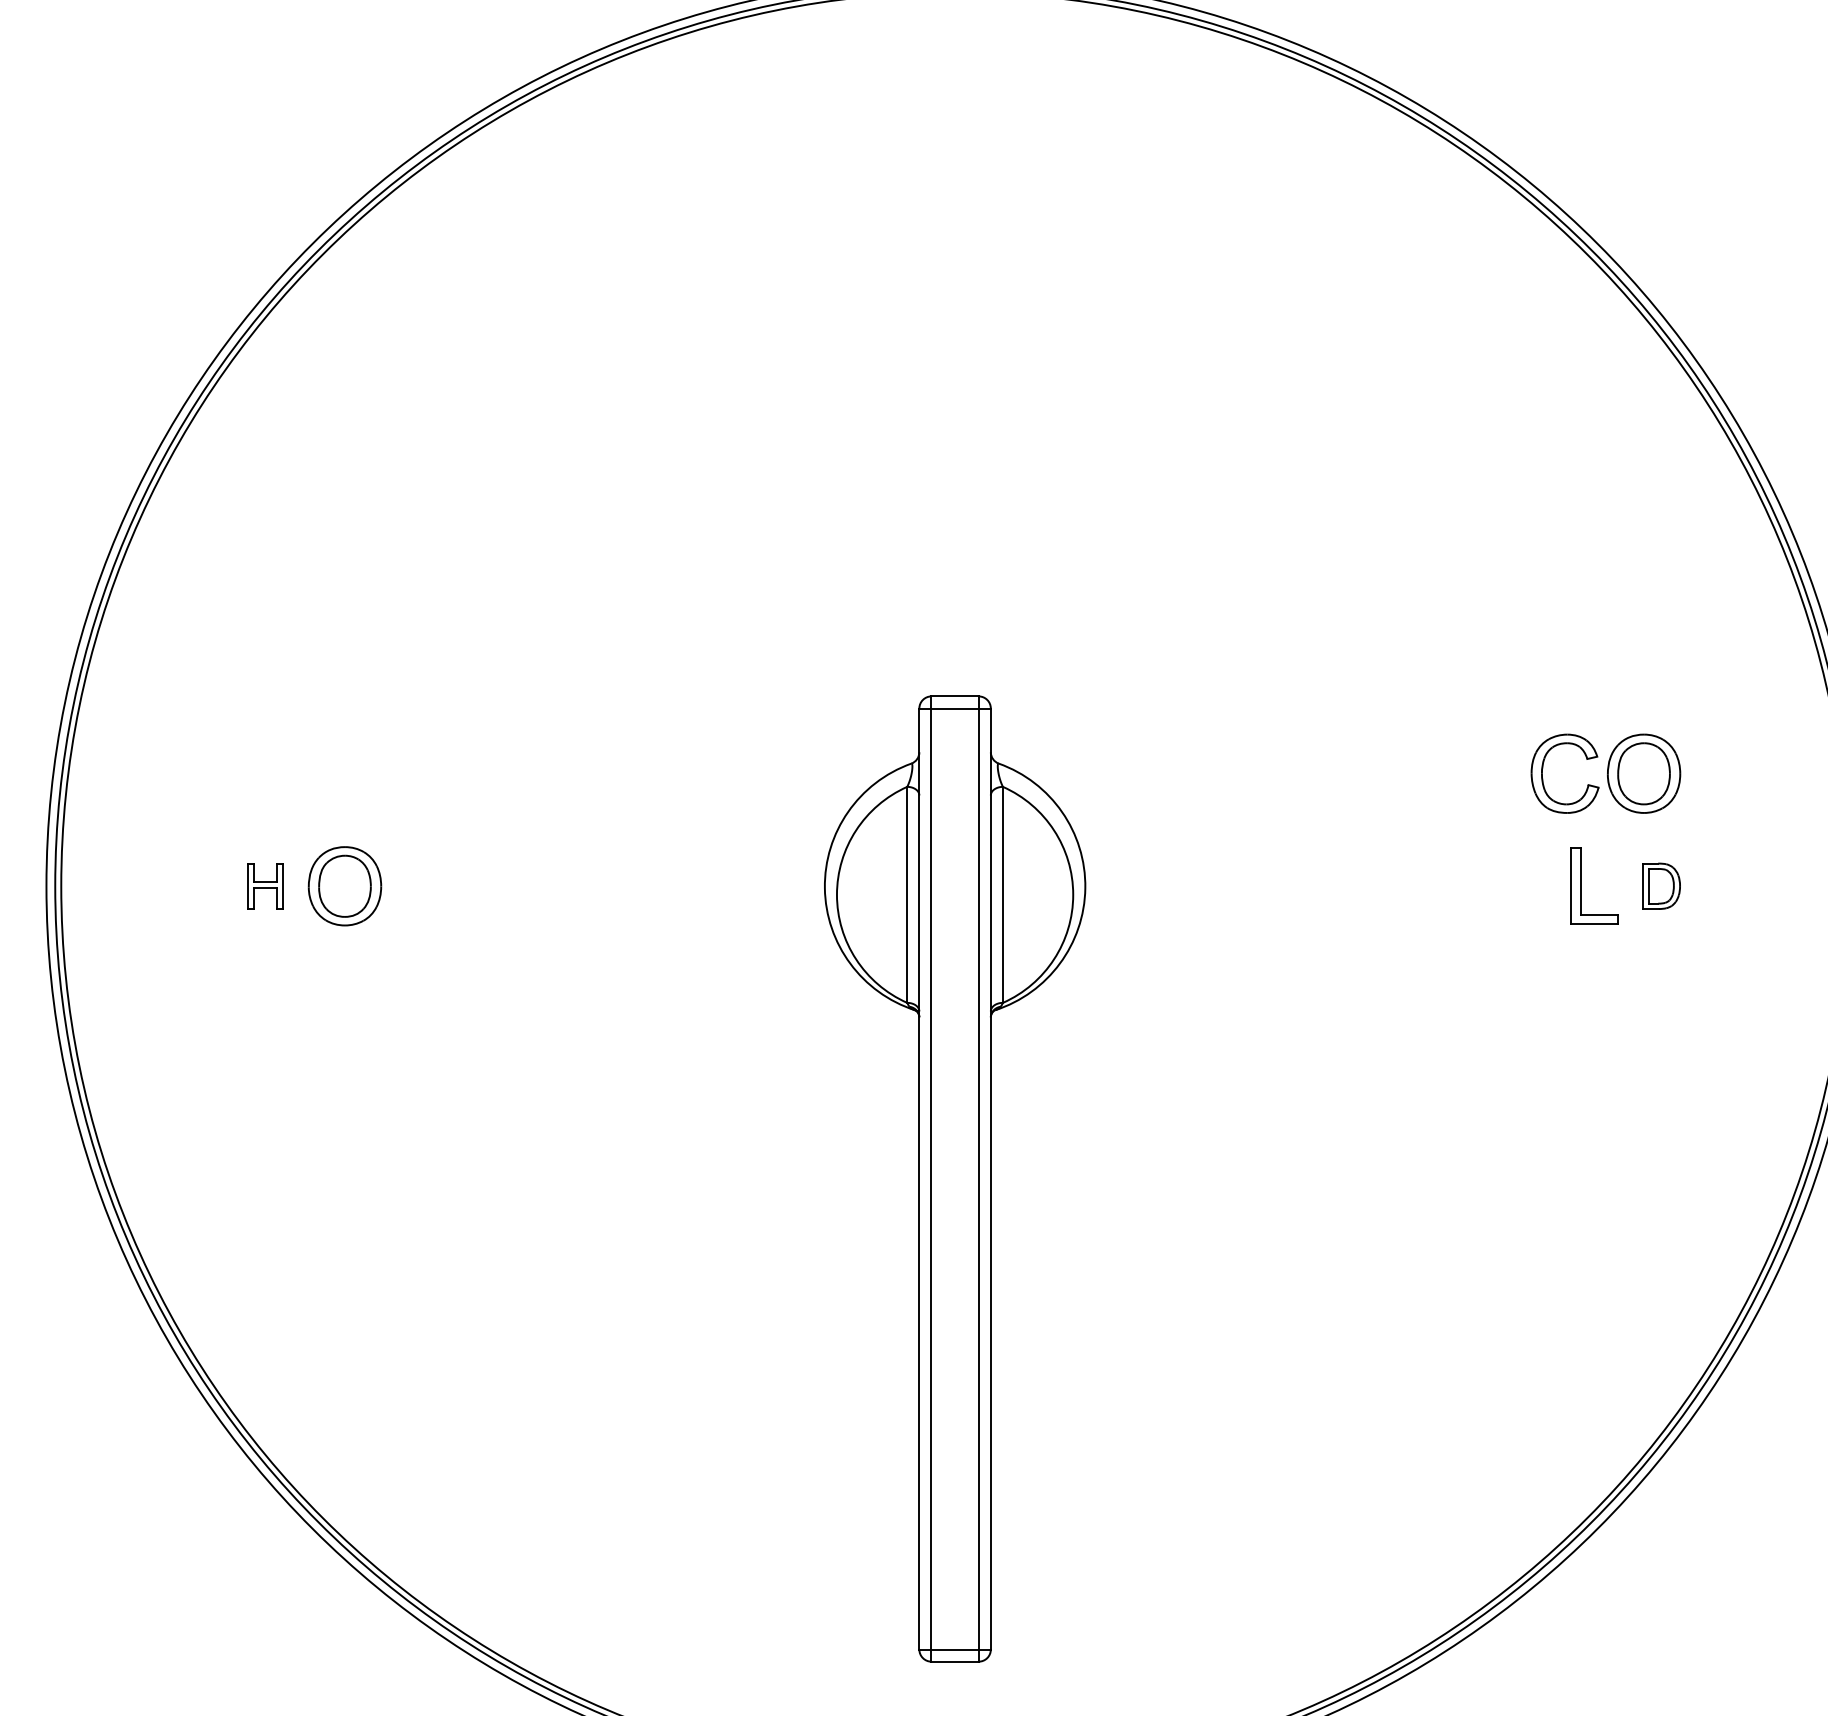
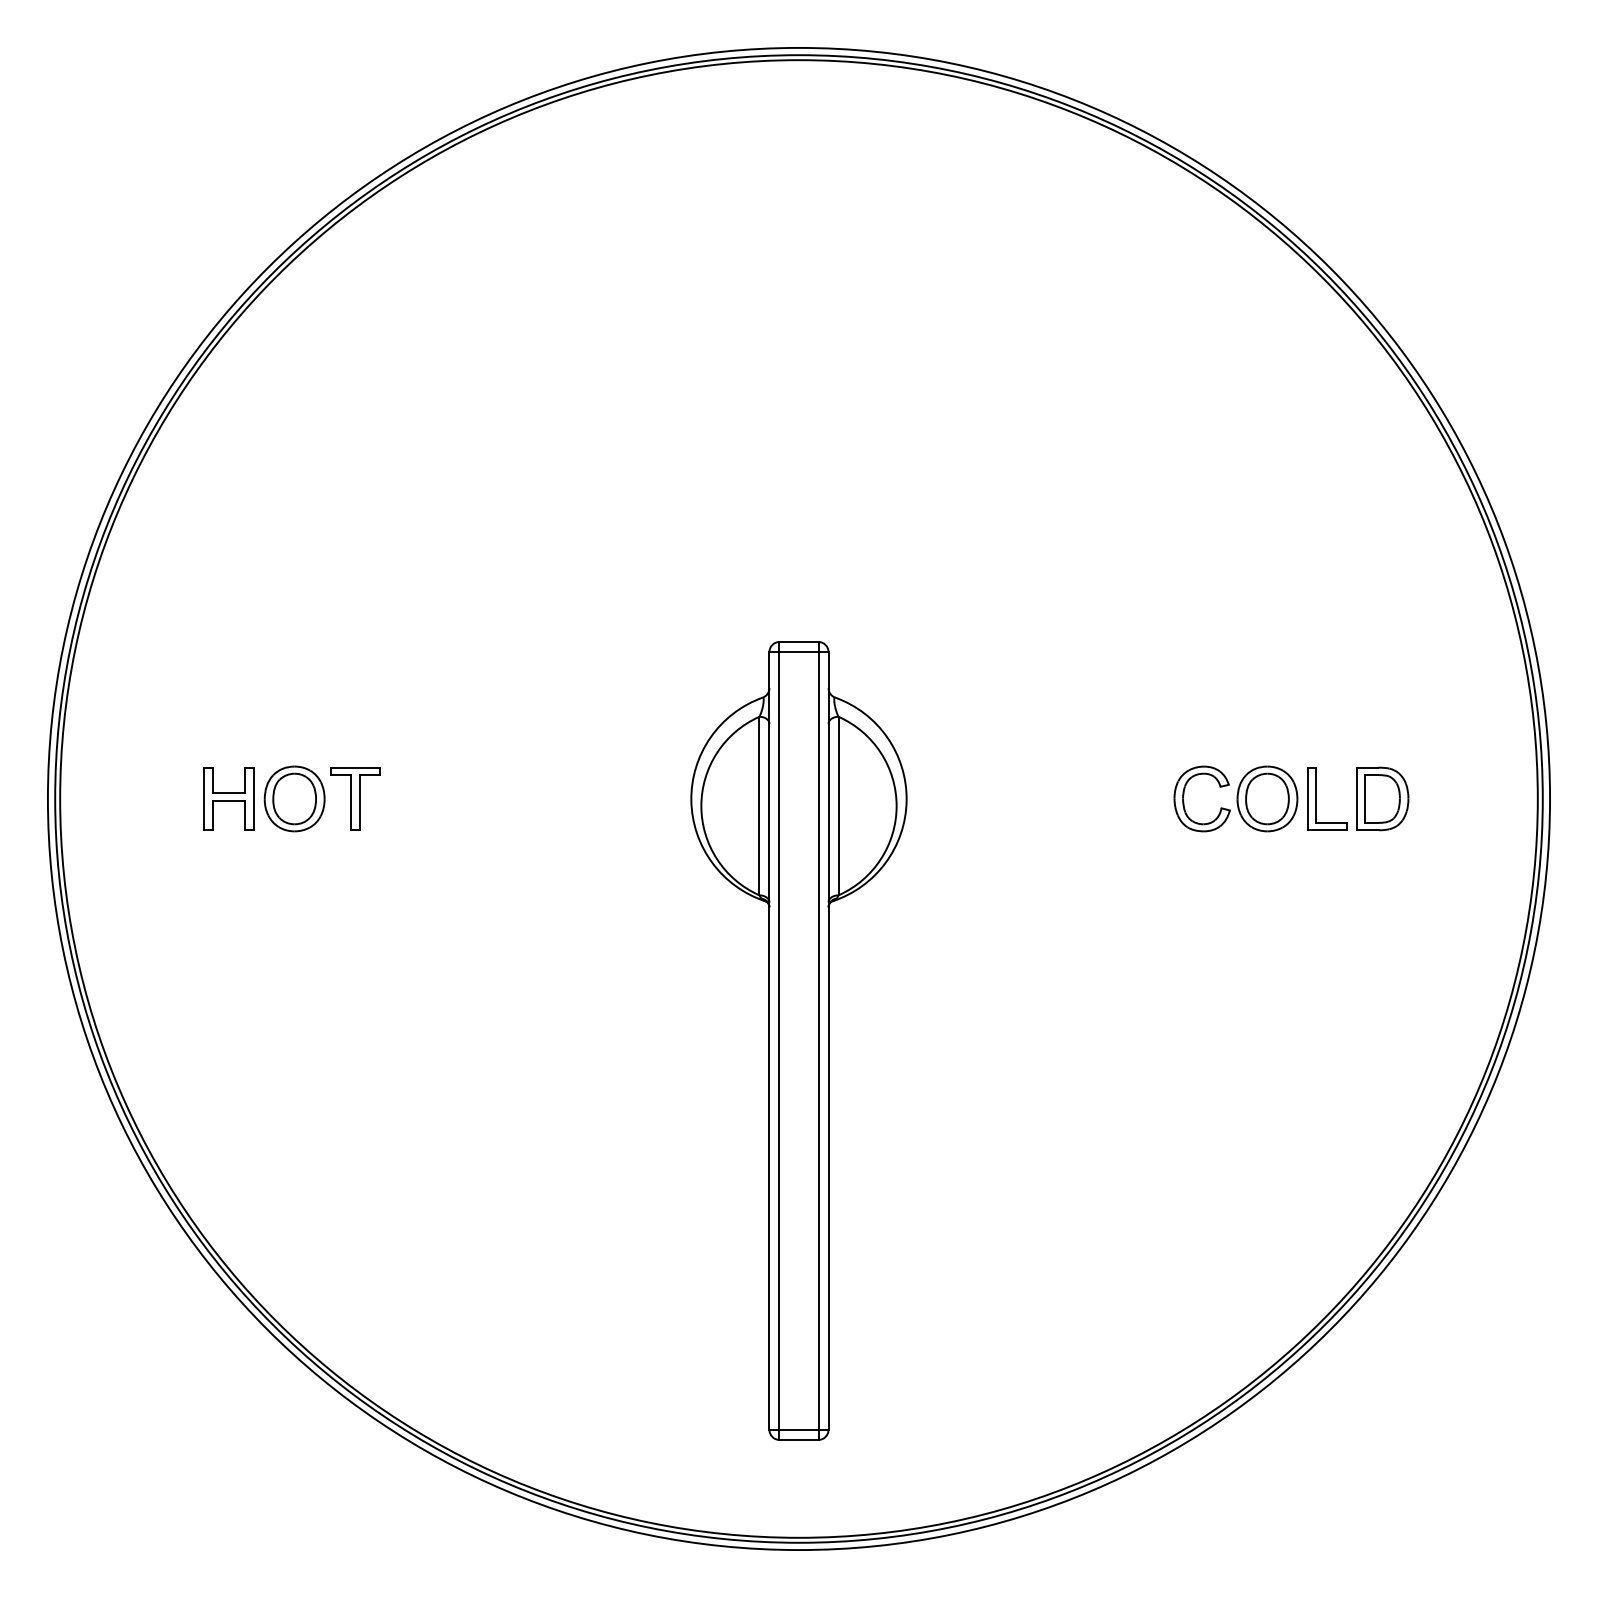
part: (1605, 773) -> (1235, 798), moved
part: (264, 885) -> (228, 798), size x1.67
part: (418, 885) -> (355, 798), added
part: (1661, 885) -> (1382, 798), size x1.67

